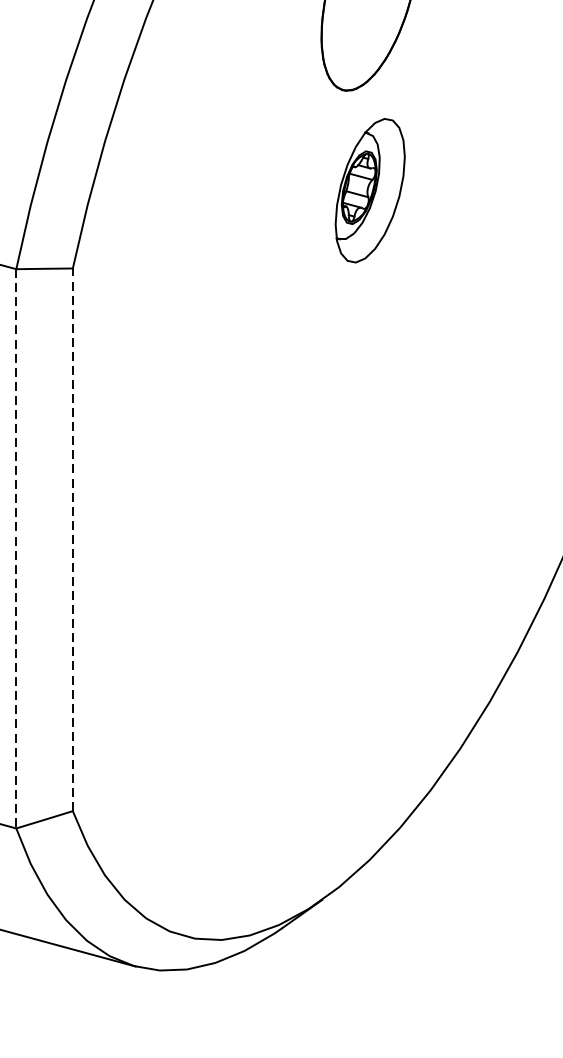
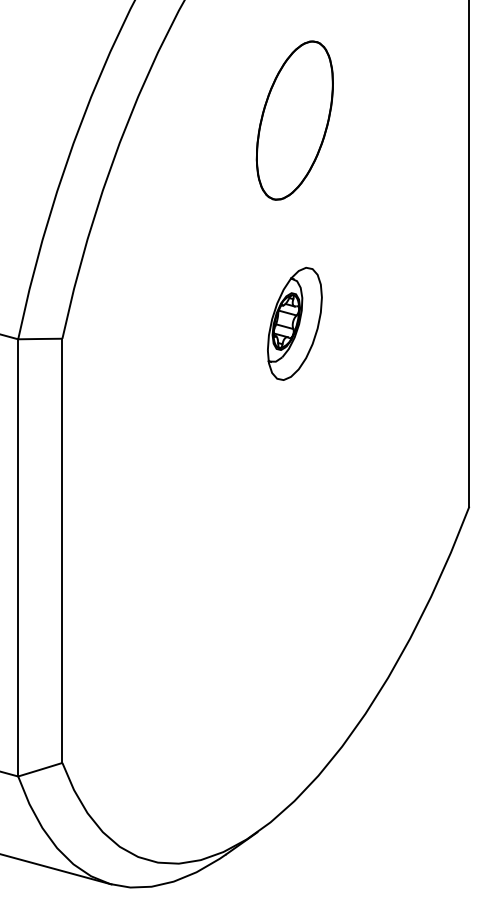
part: (369, 190) -> (294, 323), moved
line: (72, 539) -> (62, 550), dashed -> solid
line: (16, 548) -> (18, 557), dashed -> solid

